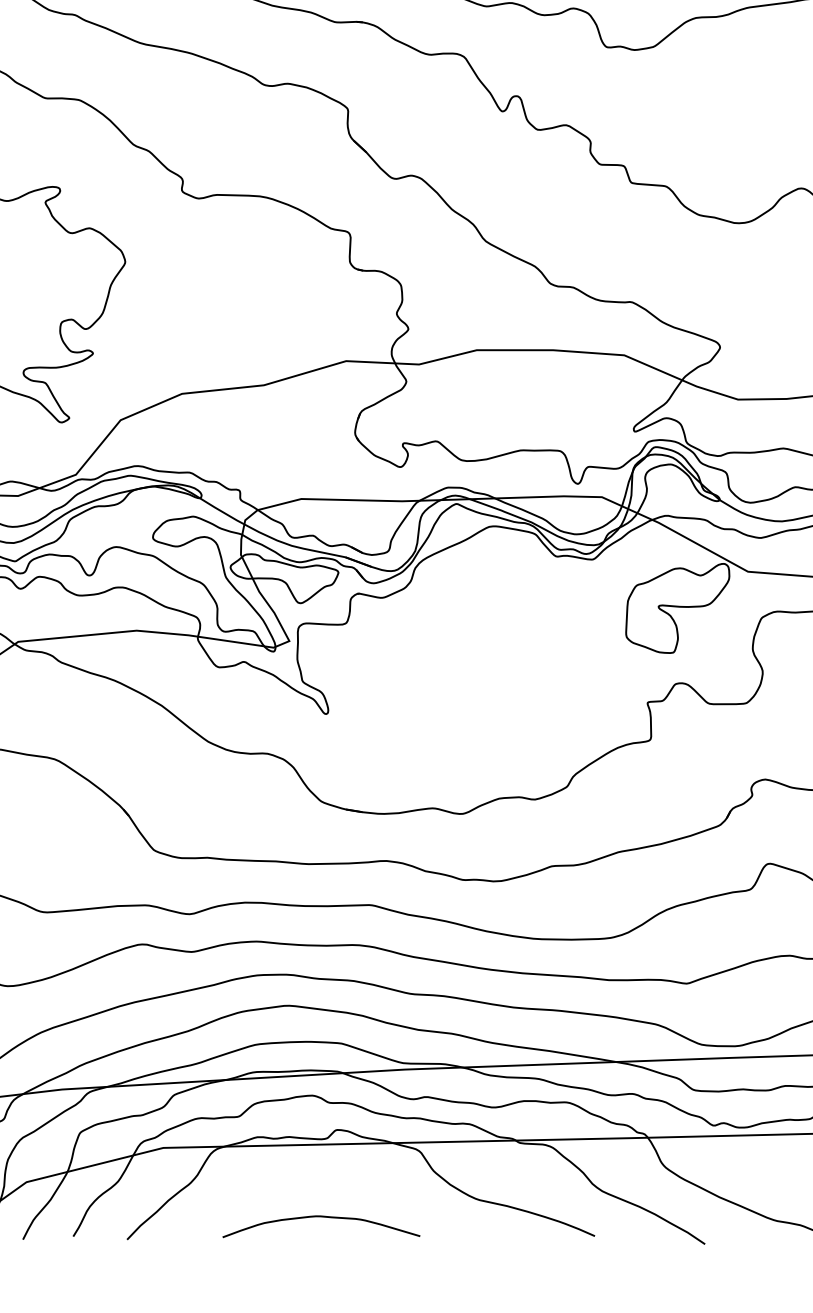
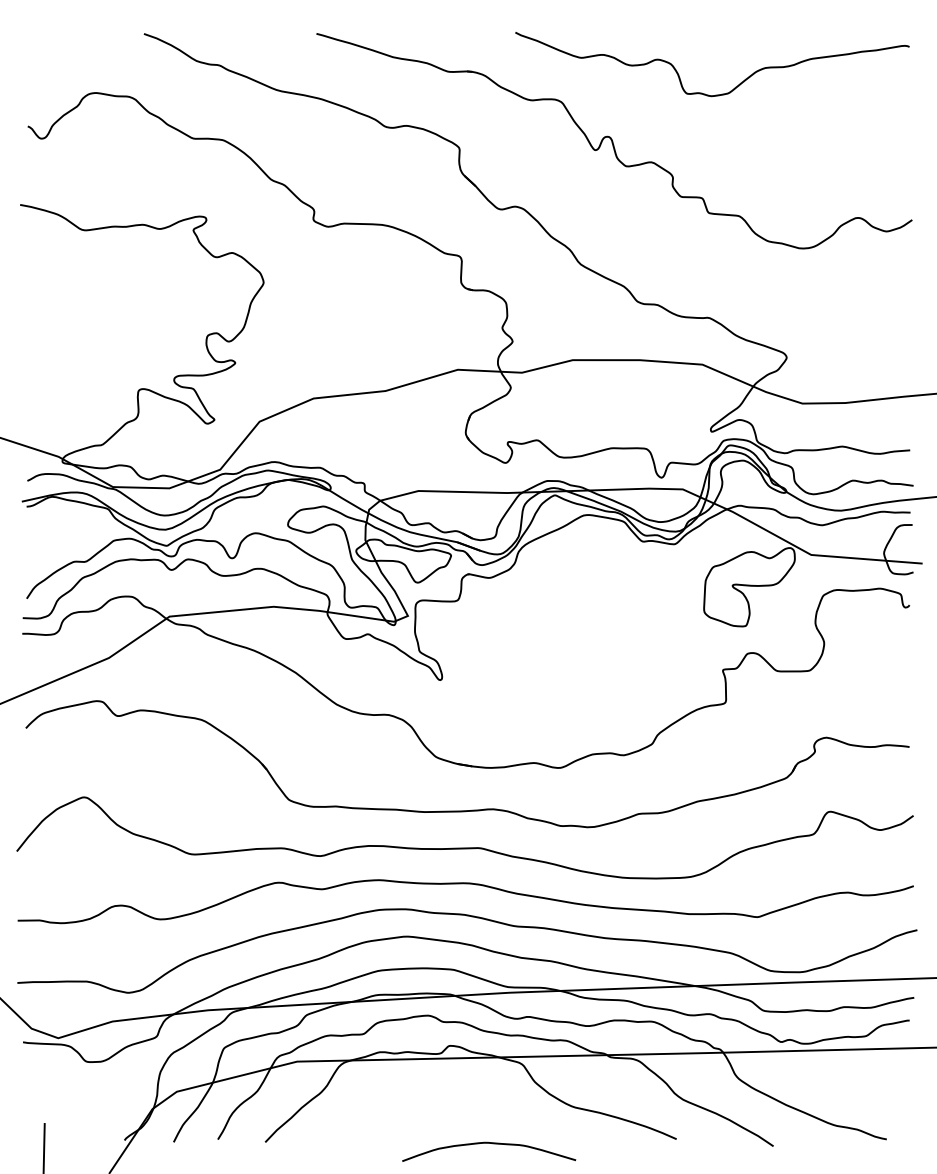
curve: (325, 1218) -> (492, 1144), moved

